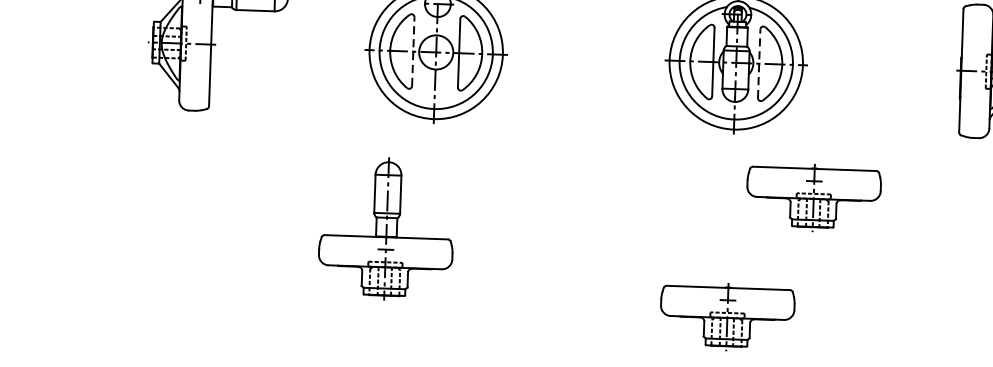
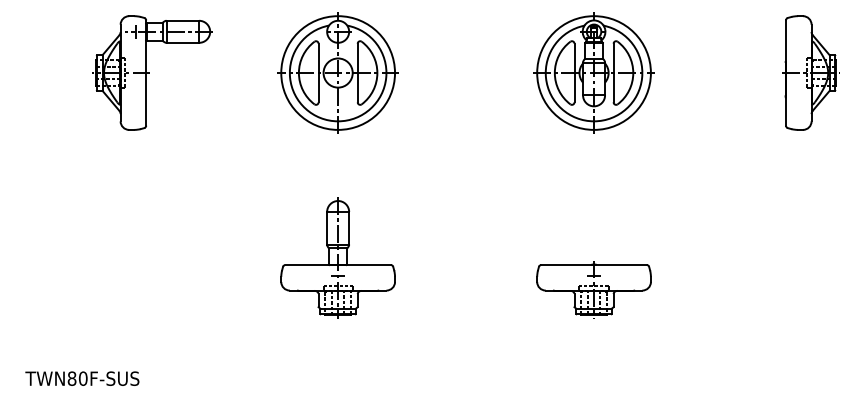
line: (413, 51) -> (318, 72), dashed -> solid
line: (759, 63) -> (613, 72), dashed -> solid
part: (813, 197) -> (663, 185), removed
part: (385, 228) -> (337, 257), moved

